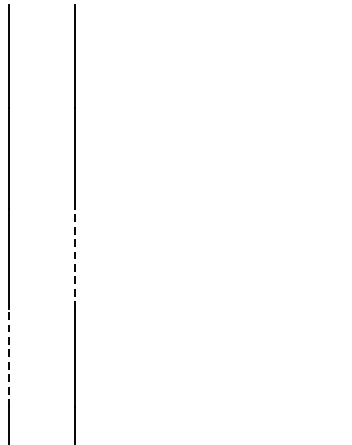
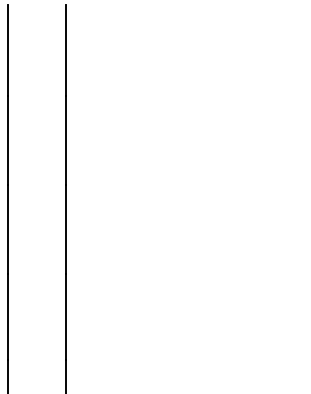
line: (75, 259) -> (66, 229), dashed -> solid
line: (8, 357) -> (7, 316), dashed -> solid

